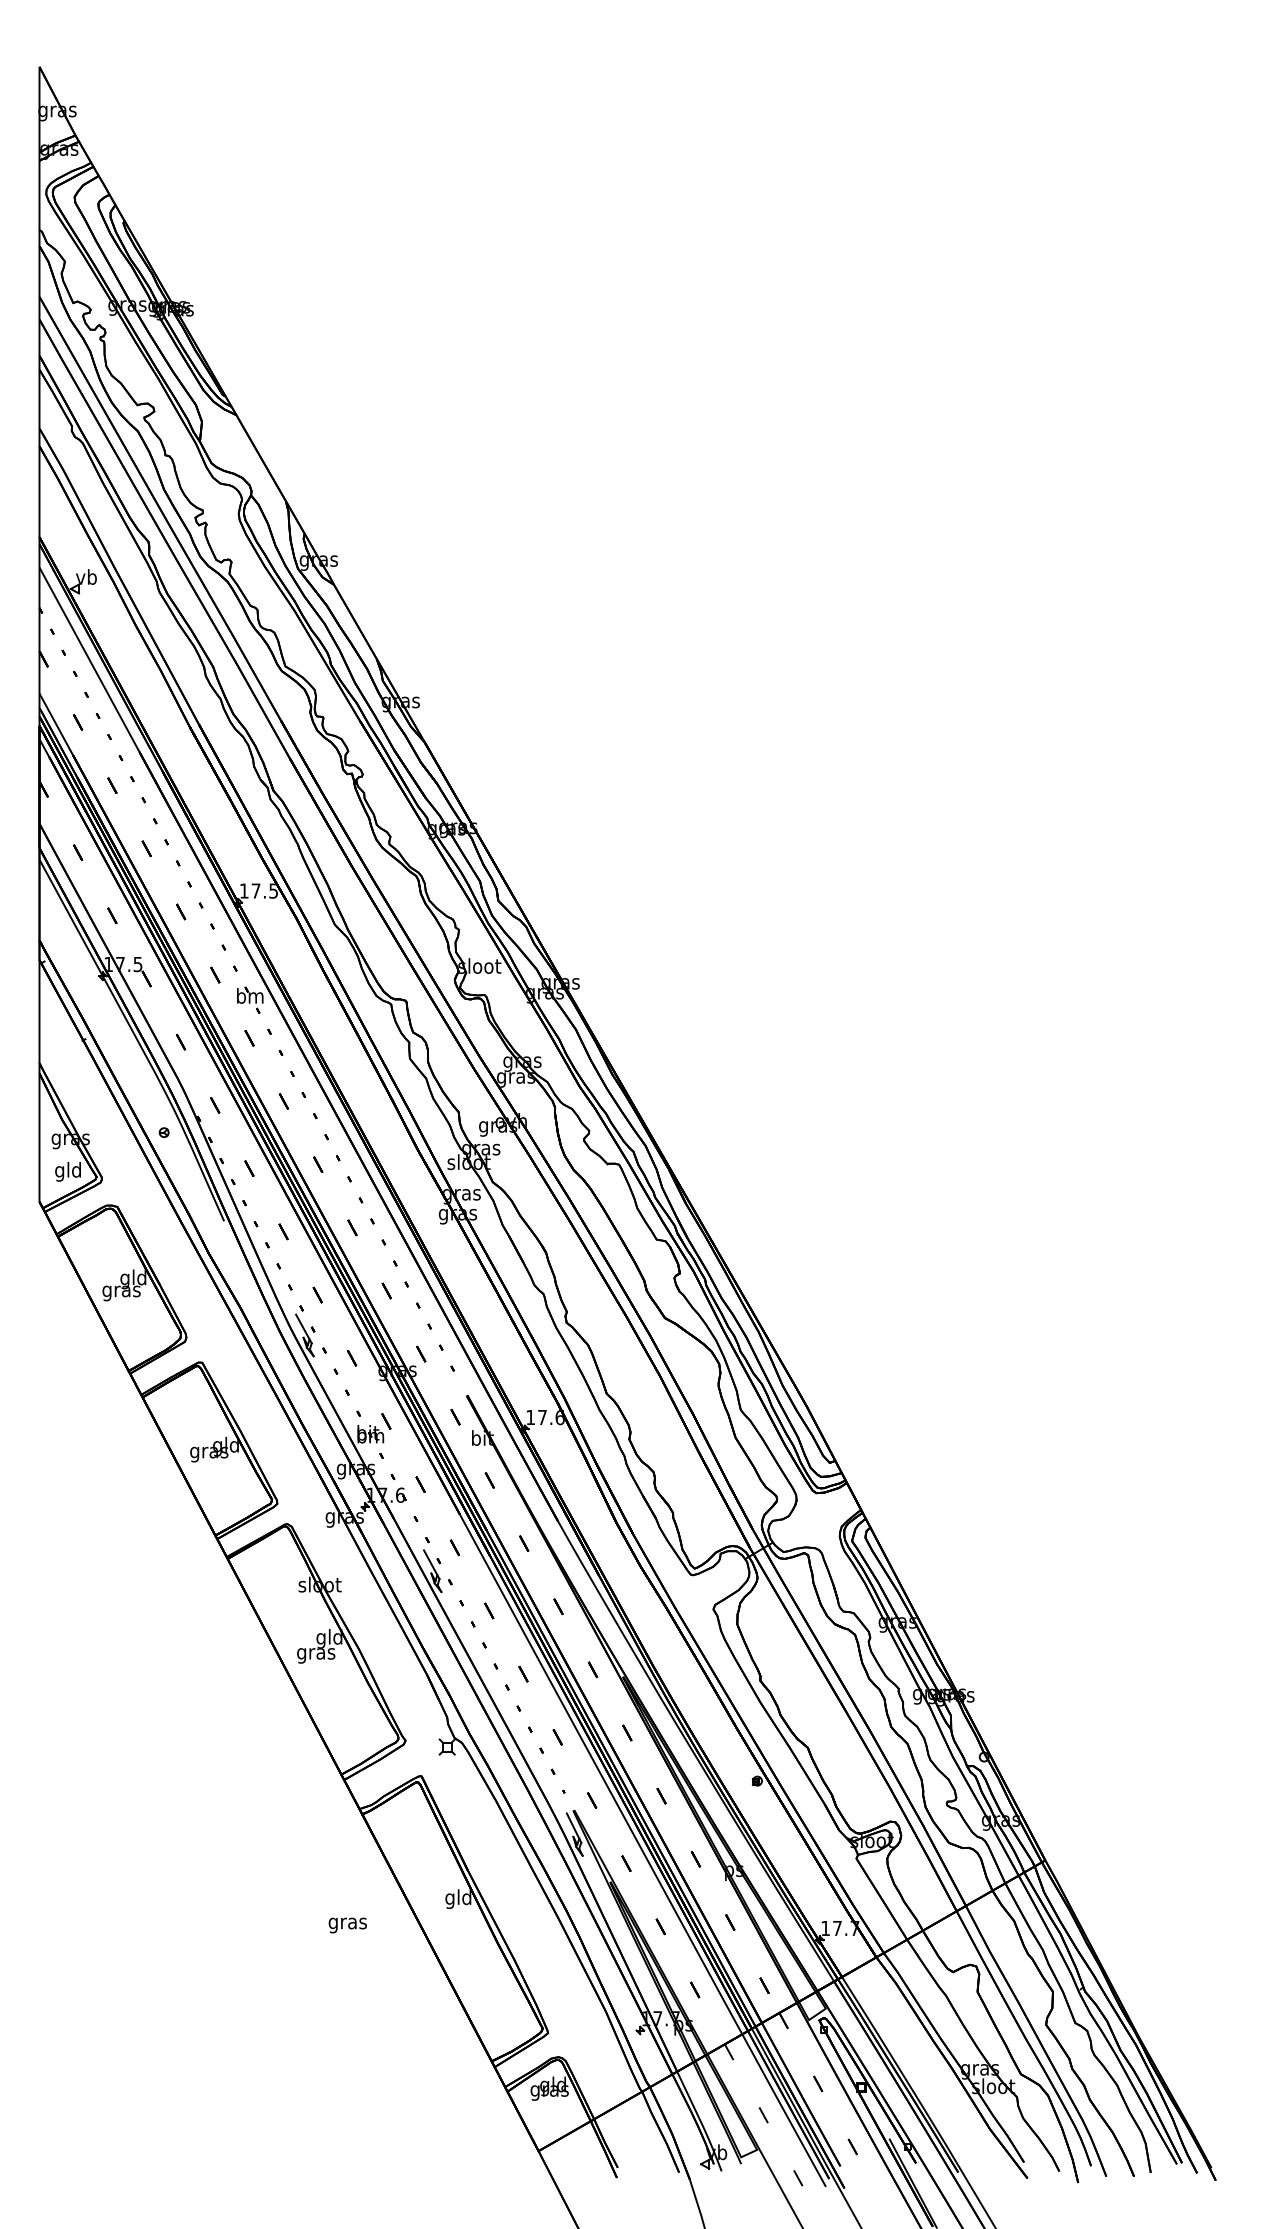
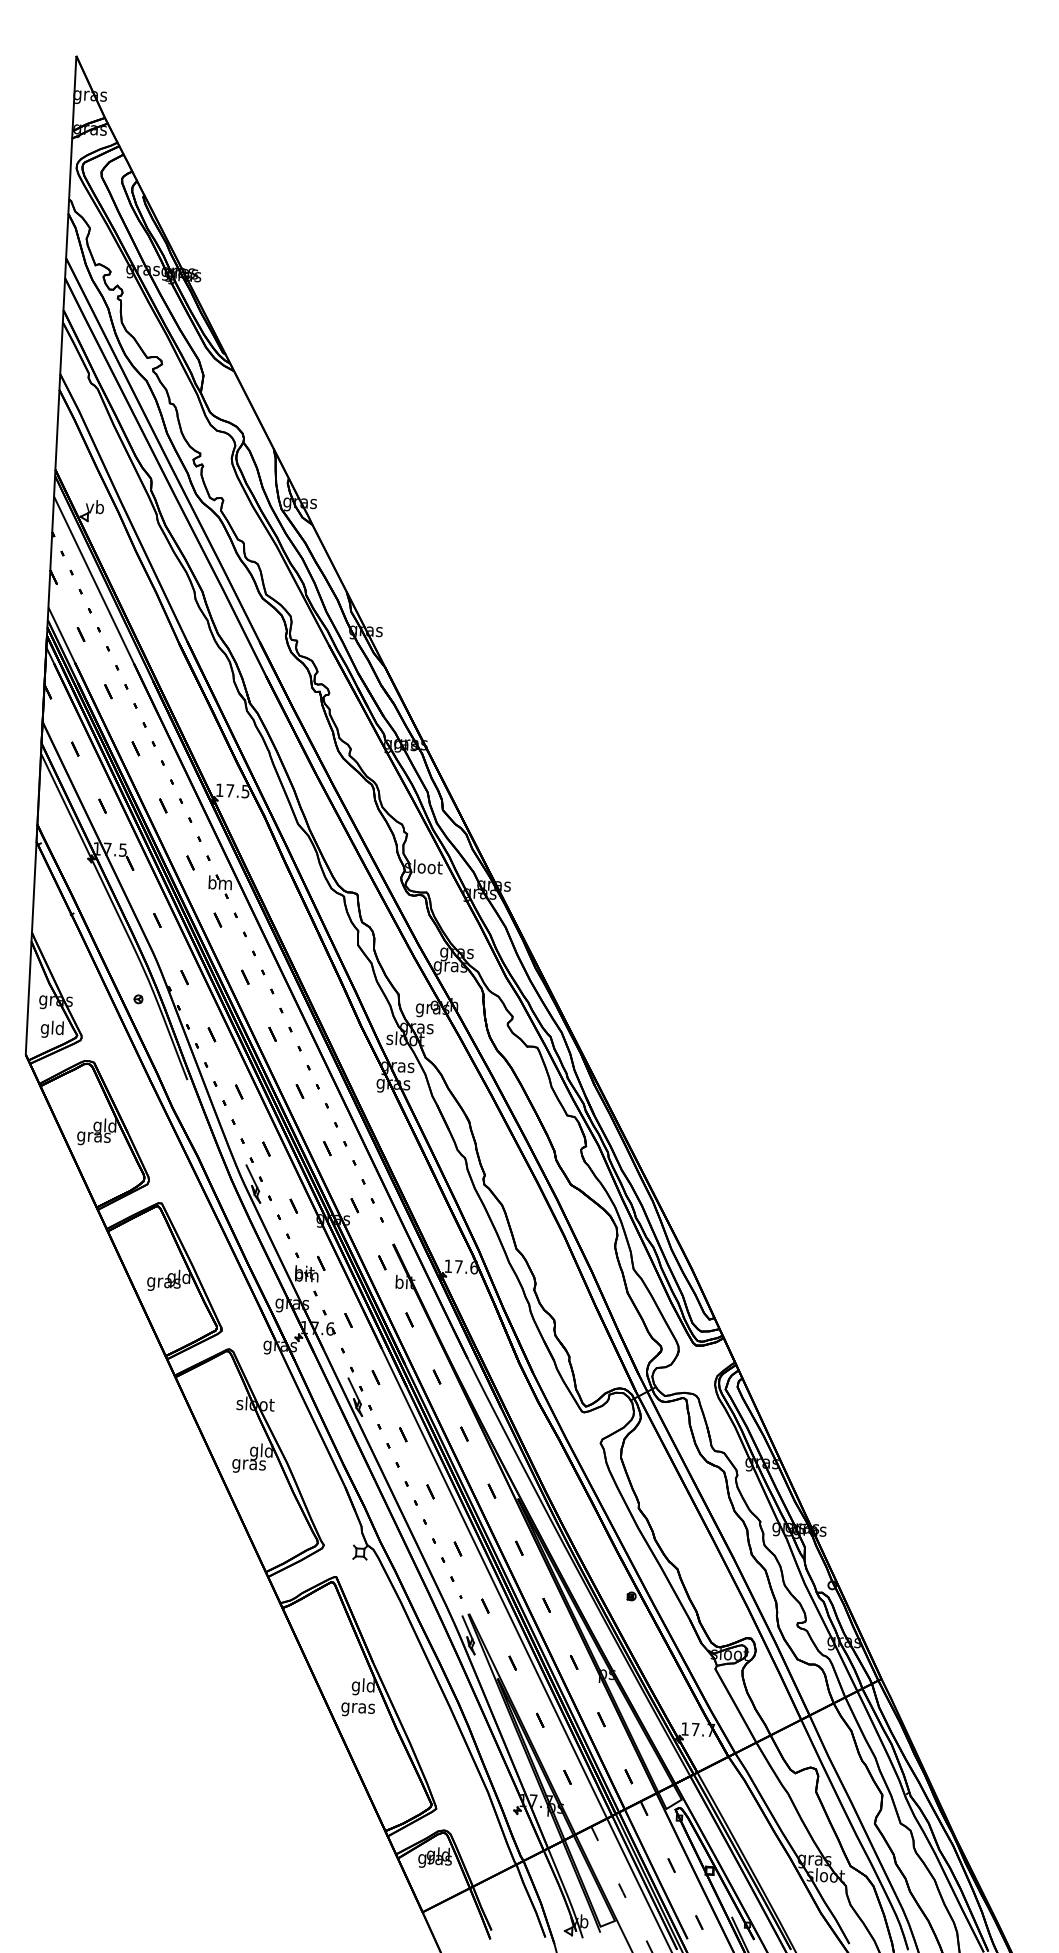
text: (347, 1925) -> (357, 1709), moved

